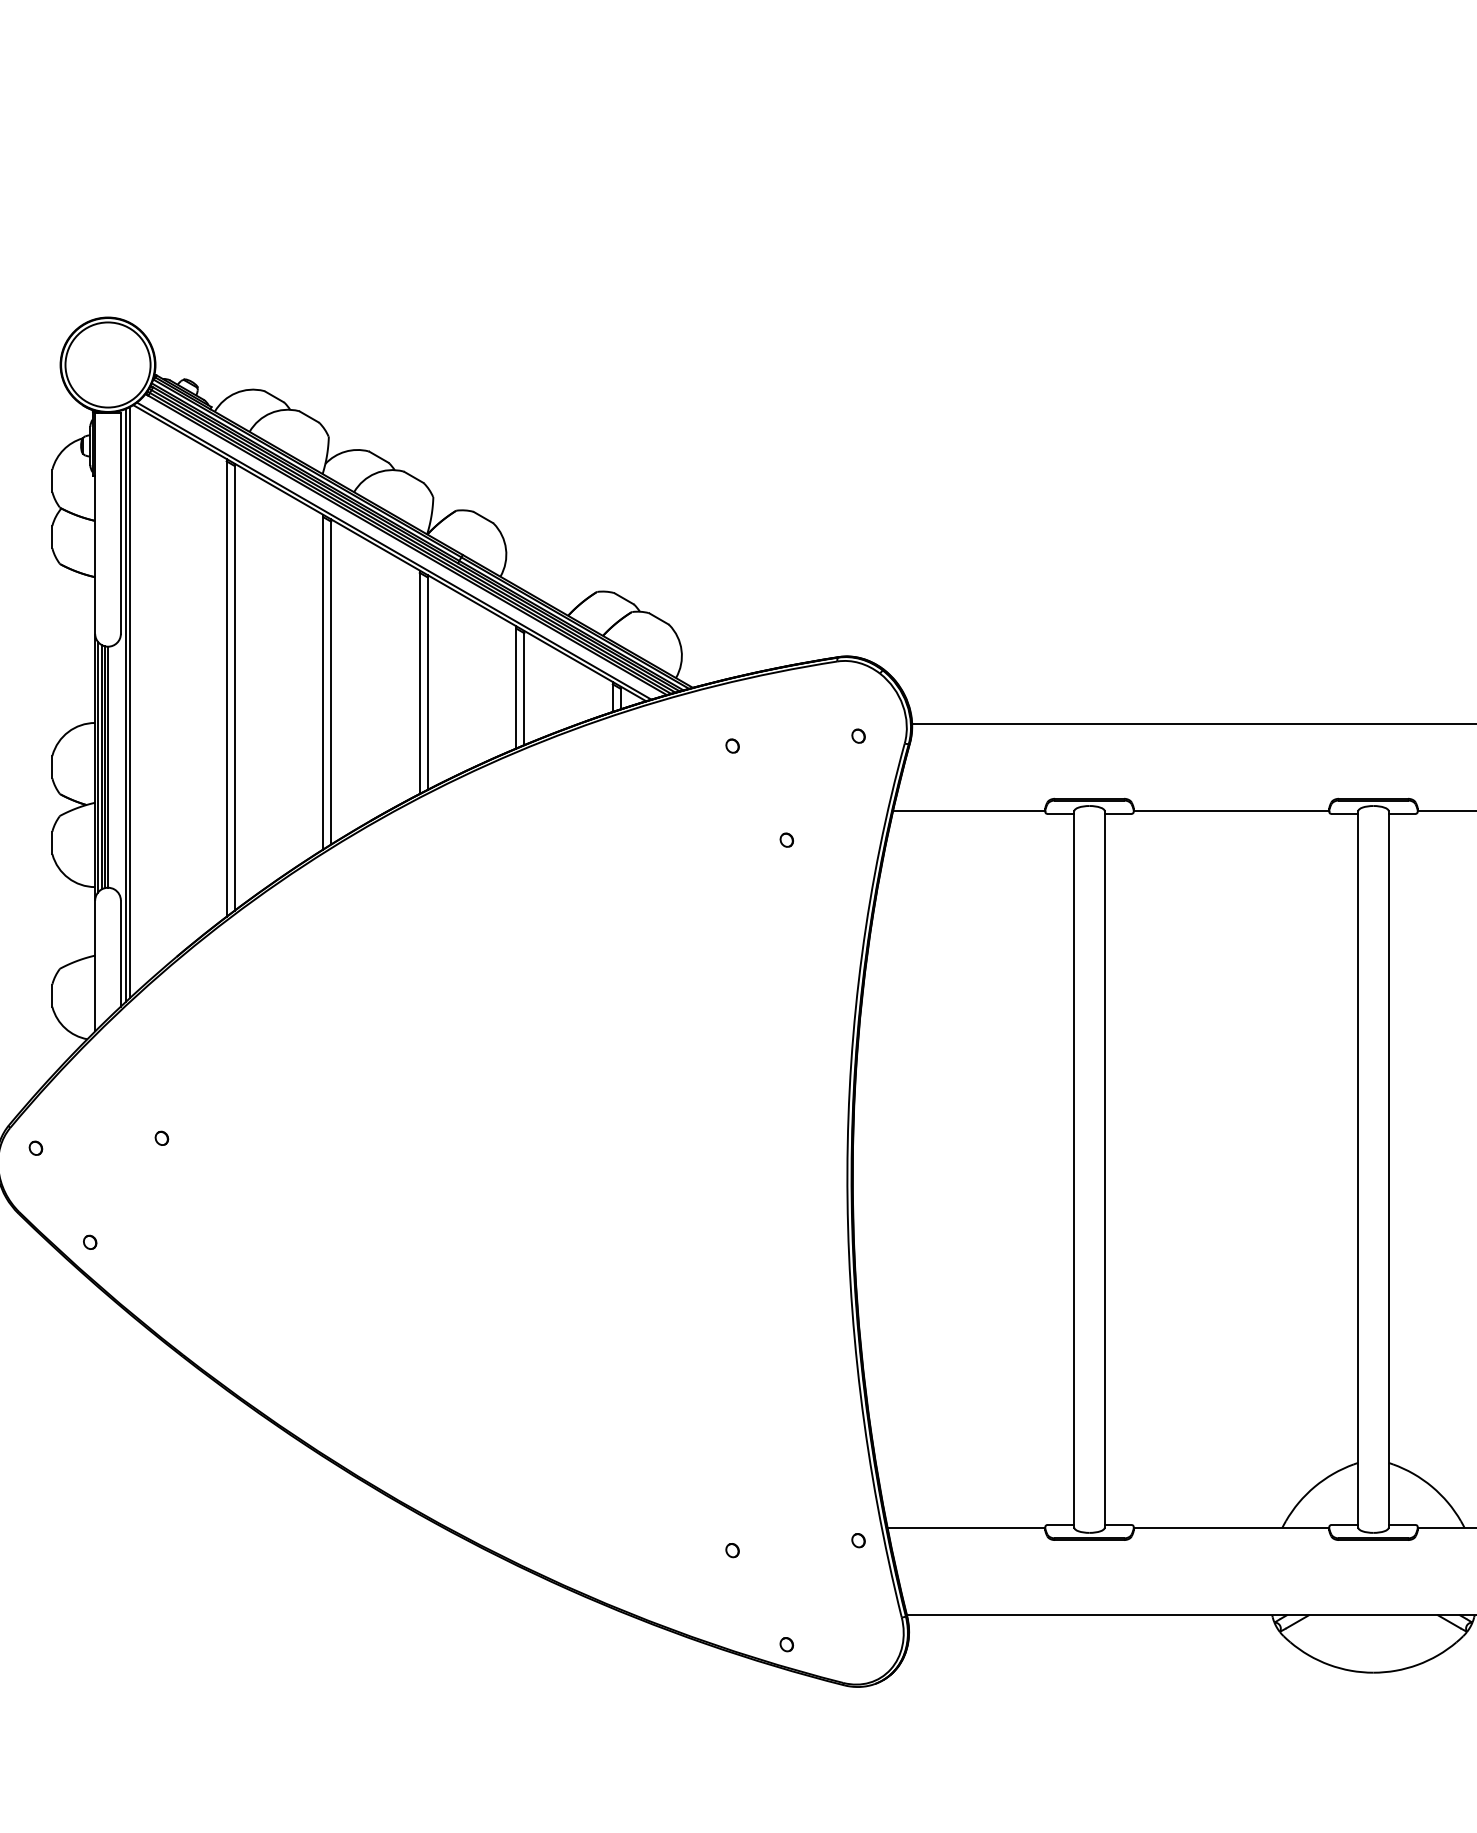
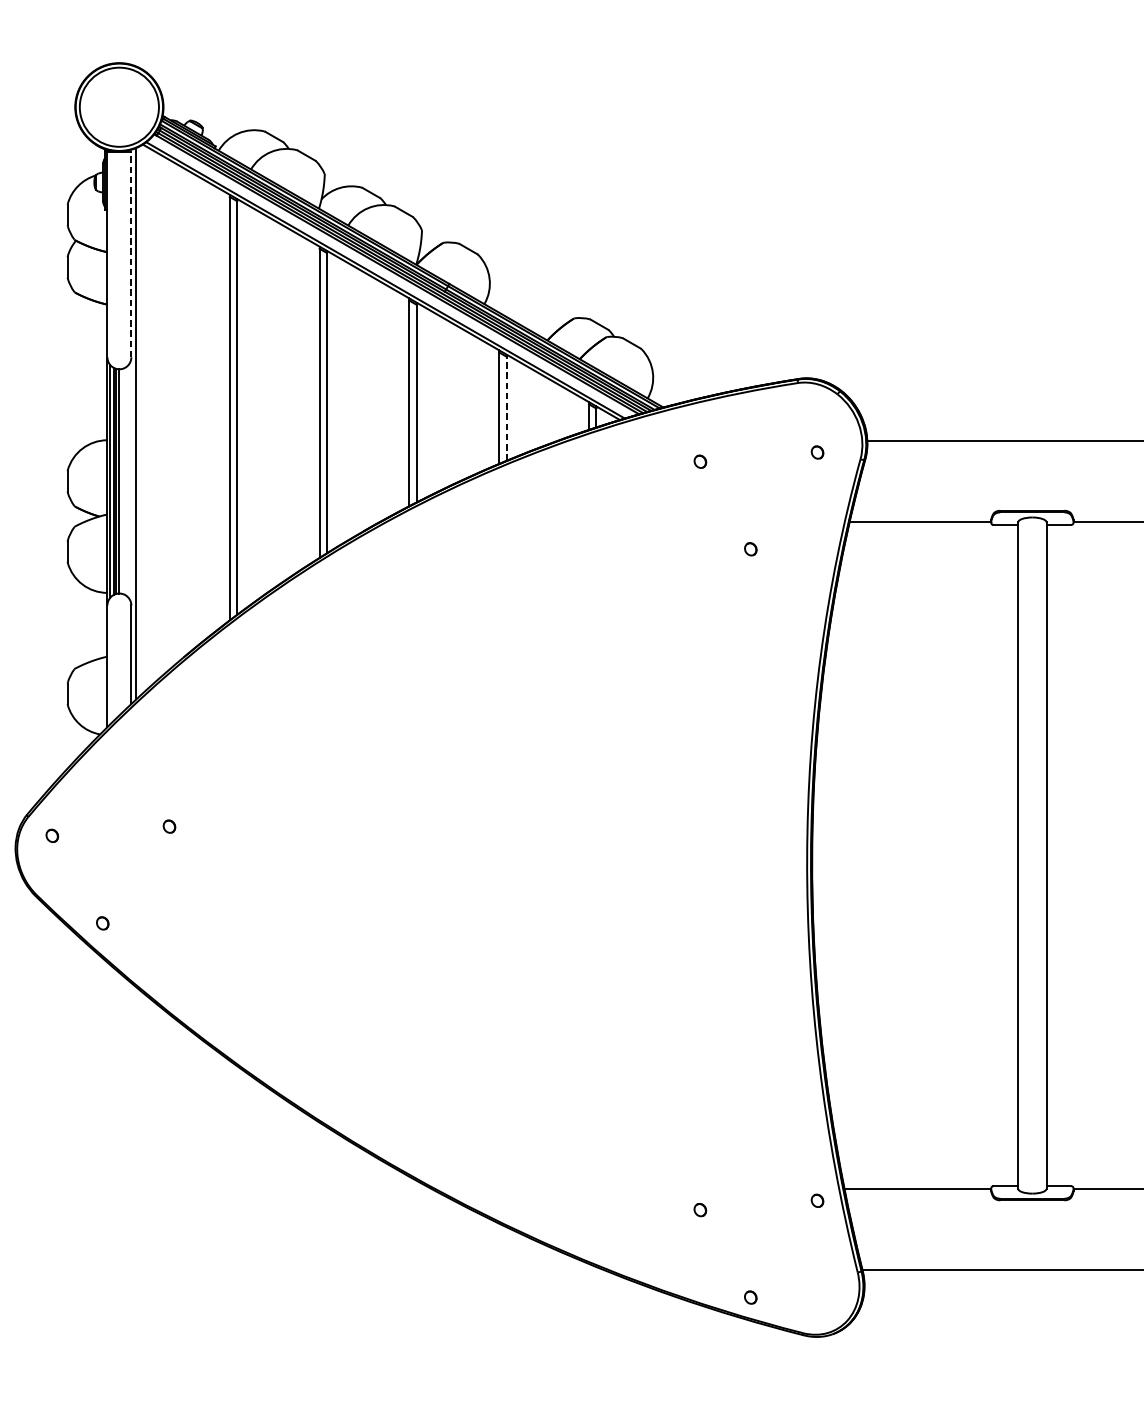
line: (120, 523) -> (130, 254), solid -> dashed
line: (524, 687) -> (506, 407), solid -> dashed
line: (130, 702) -> (140, 421), removed

